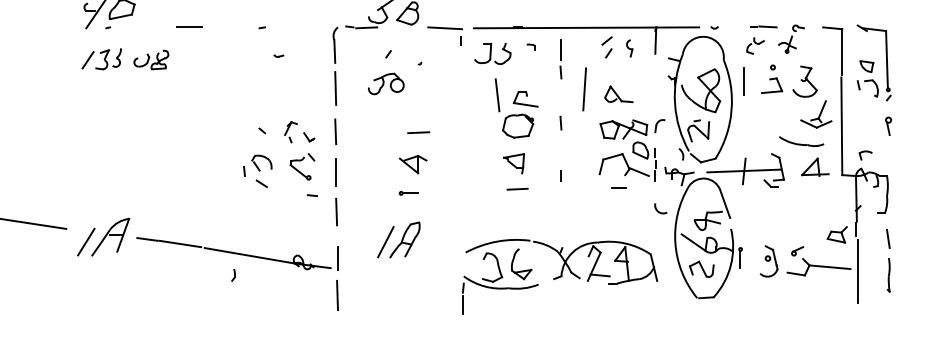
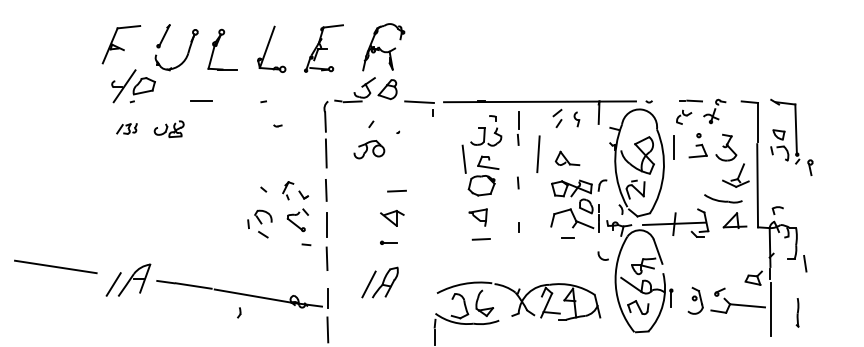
part: (493, 53) -> (486, 136), moved
part: (101, 59) -> (126, 128), size x0.6
part: (888, 126) -> (810, 167), moved
line: (888, 238) -> (805, 263), moved

